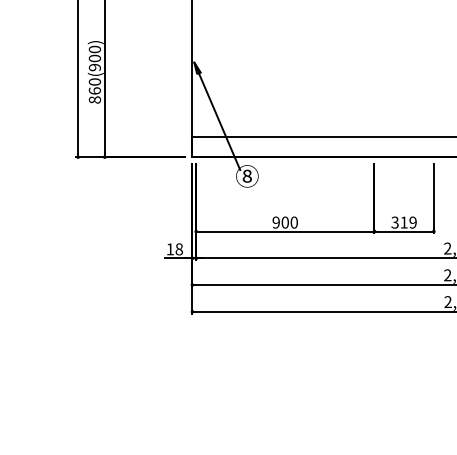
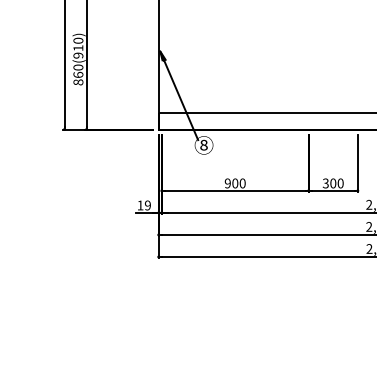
text: (95, 58) -> (78, 48), 860(900) -> 860(910)
text: (408, 222) -> (336, 183), 319 -> 300
text: (178, 249) -> (147, 205), 18 -> 19

